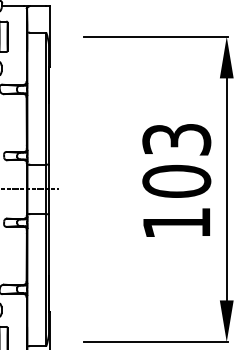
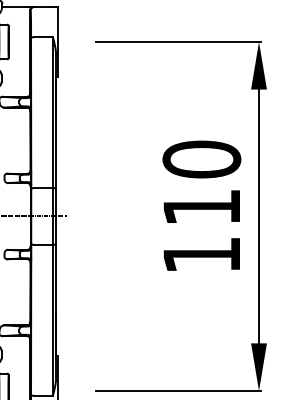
text: (176, 160) -> (201, 183), 103 -> 110

